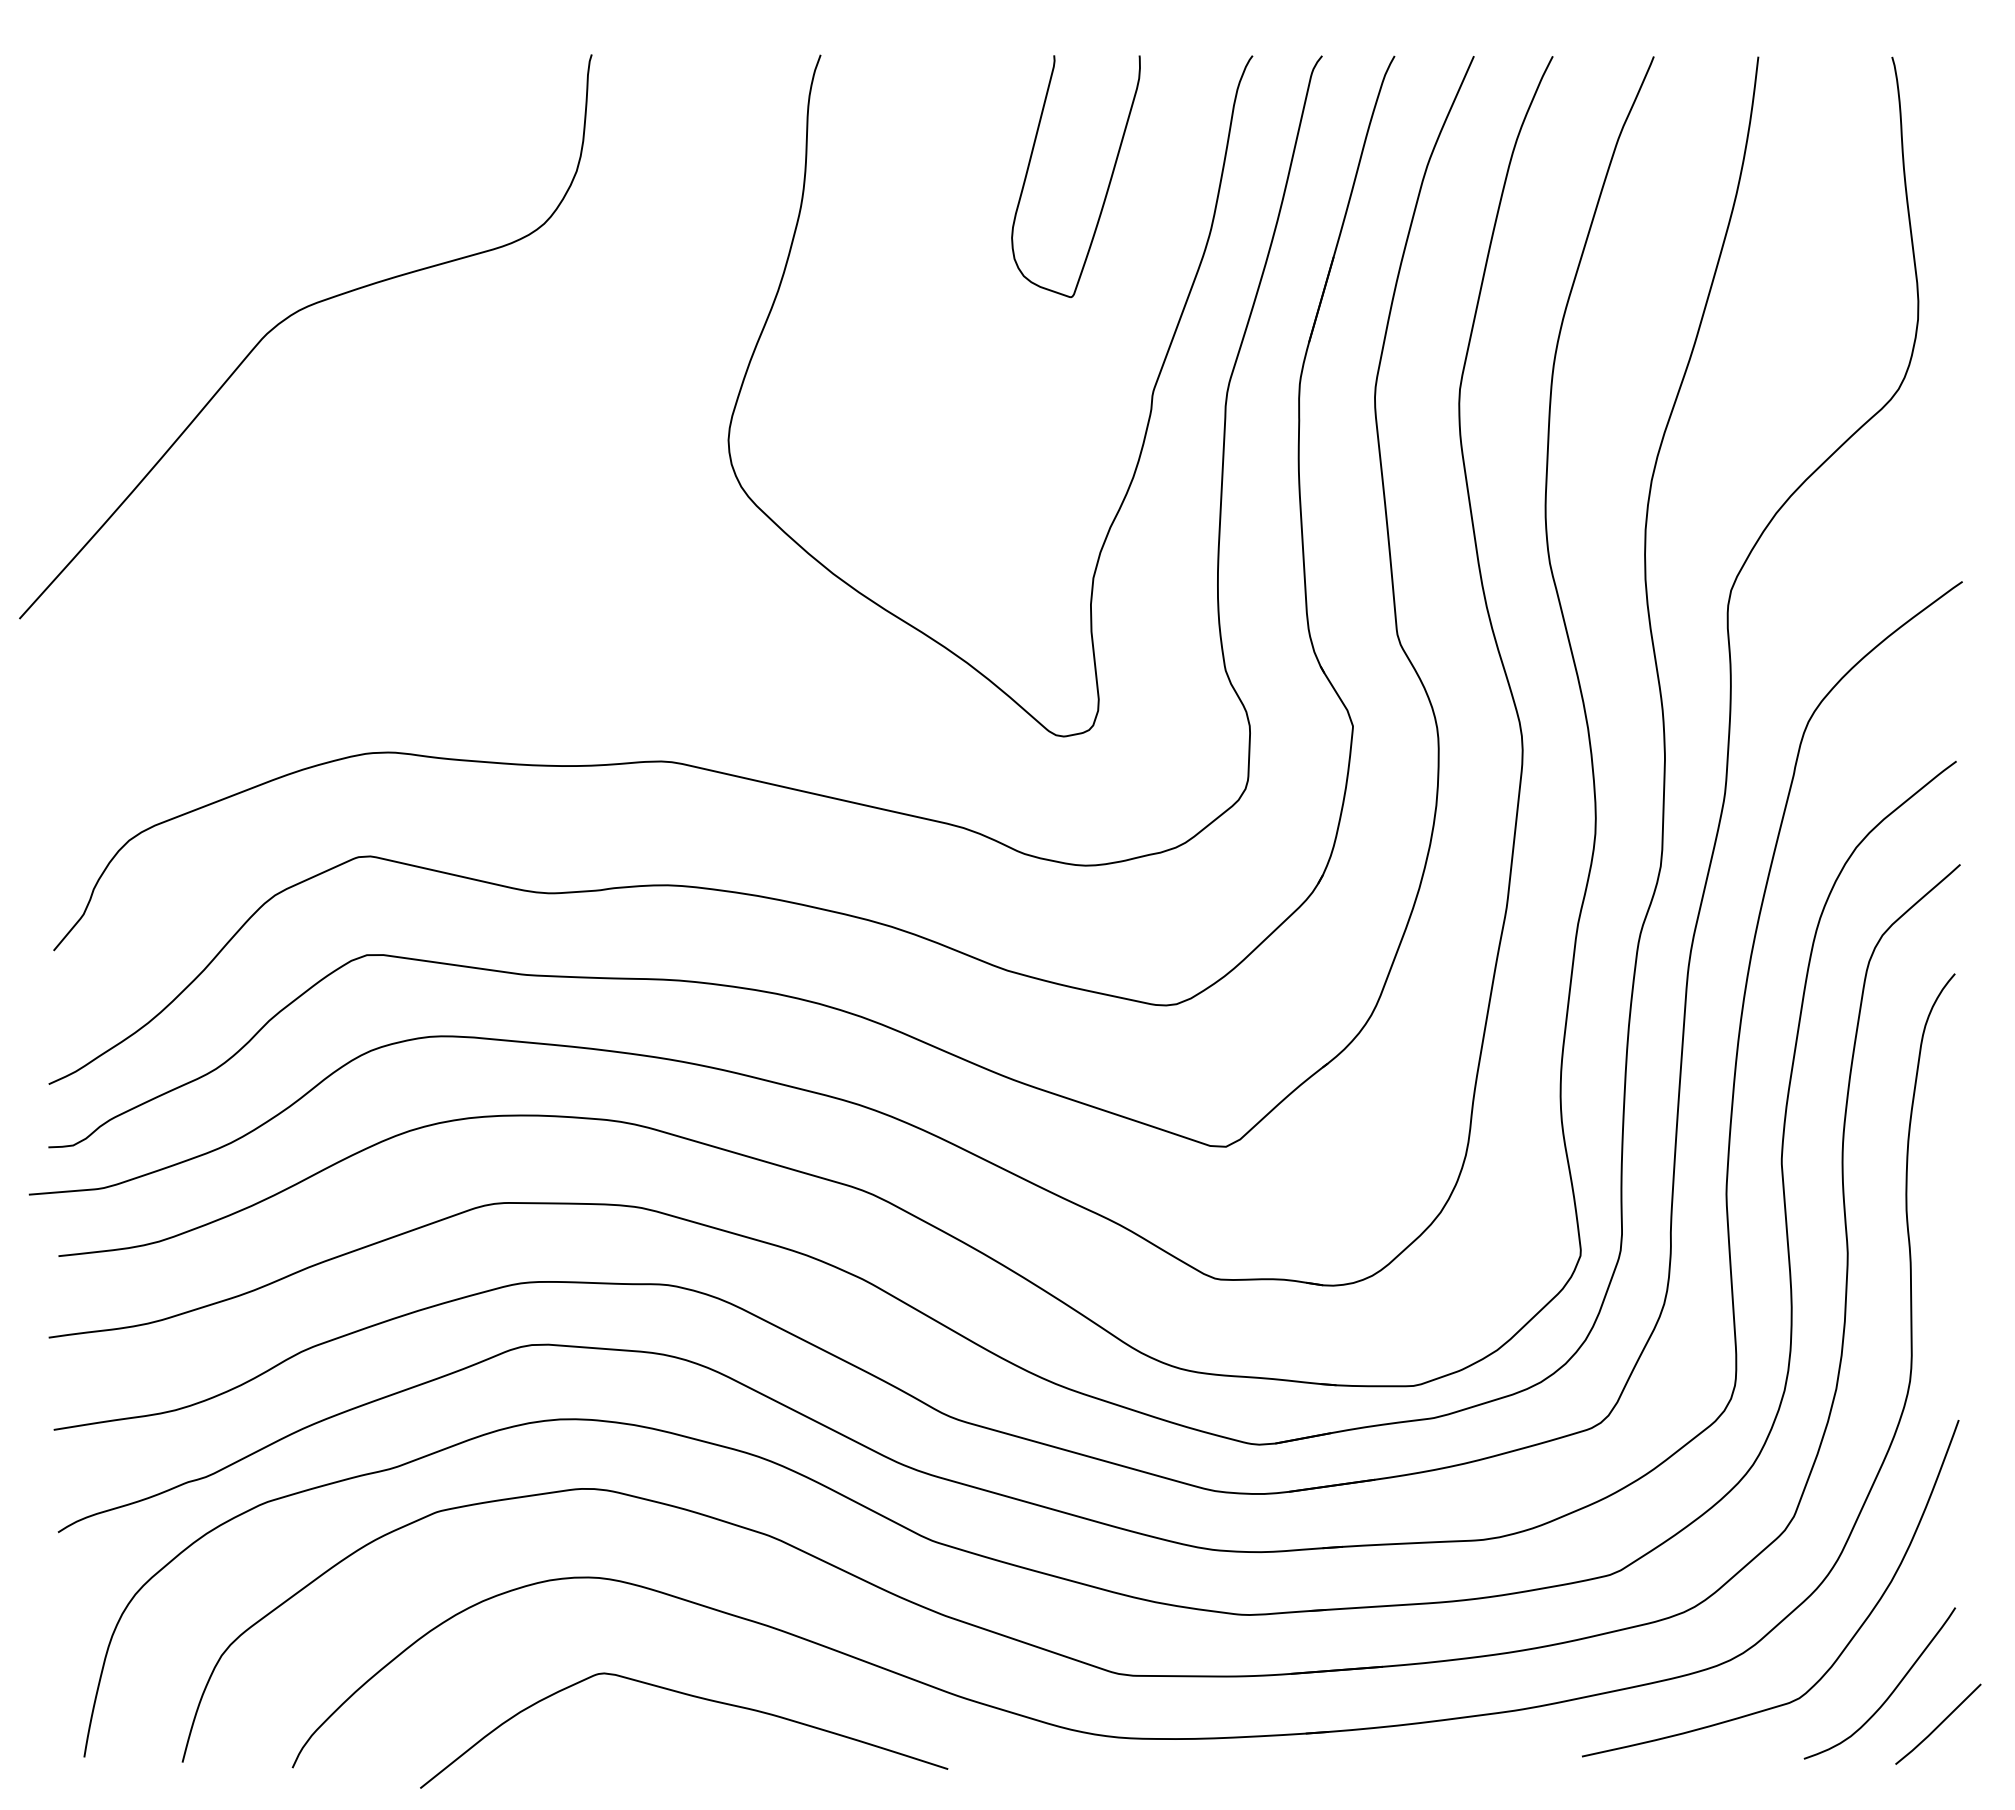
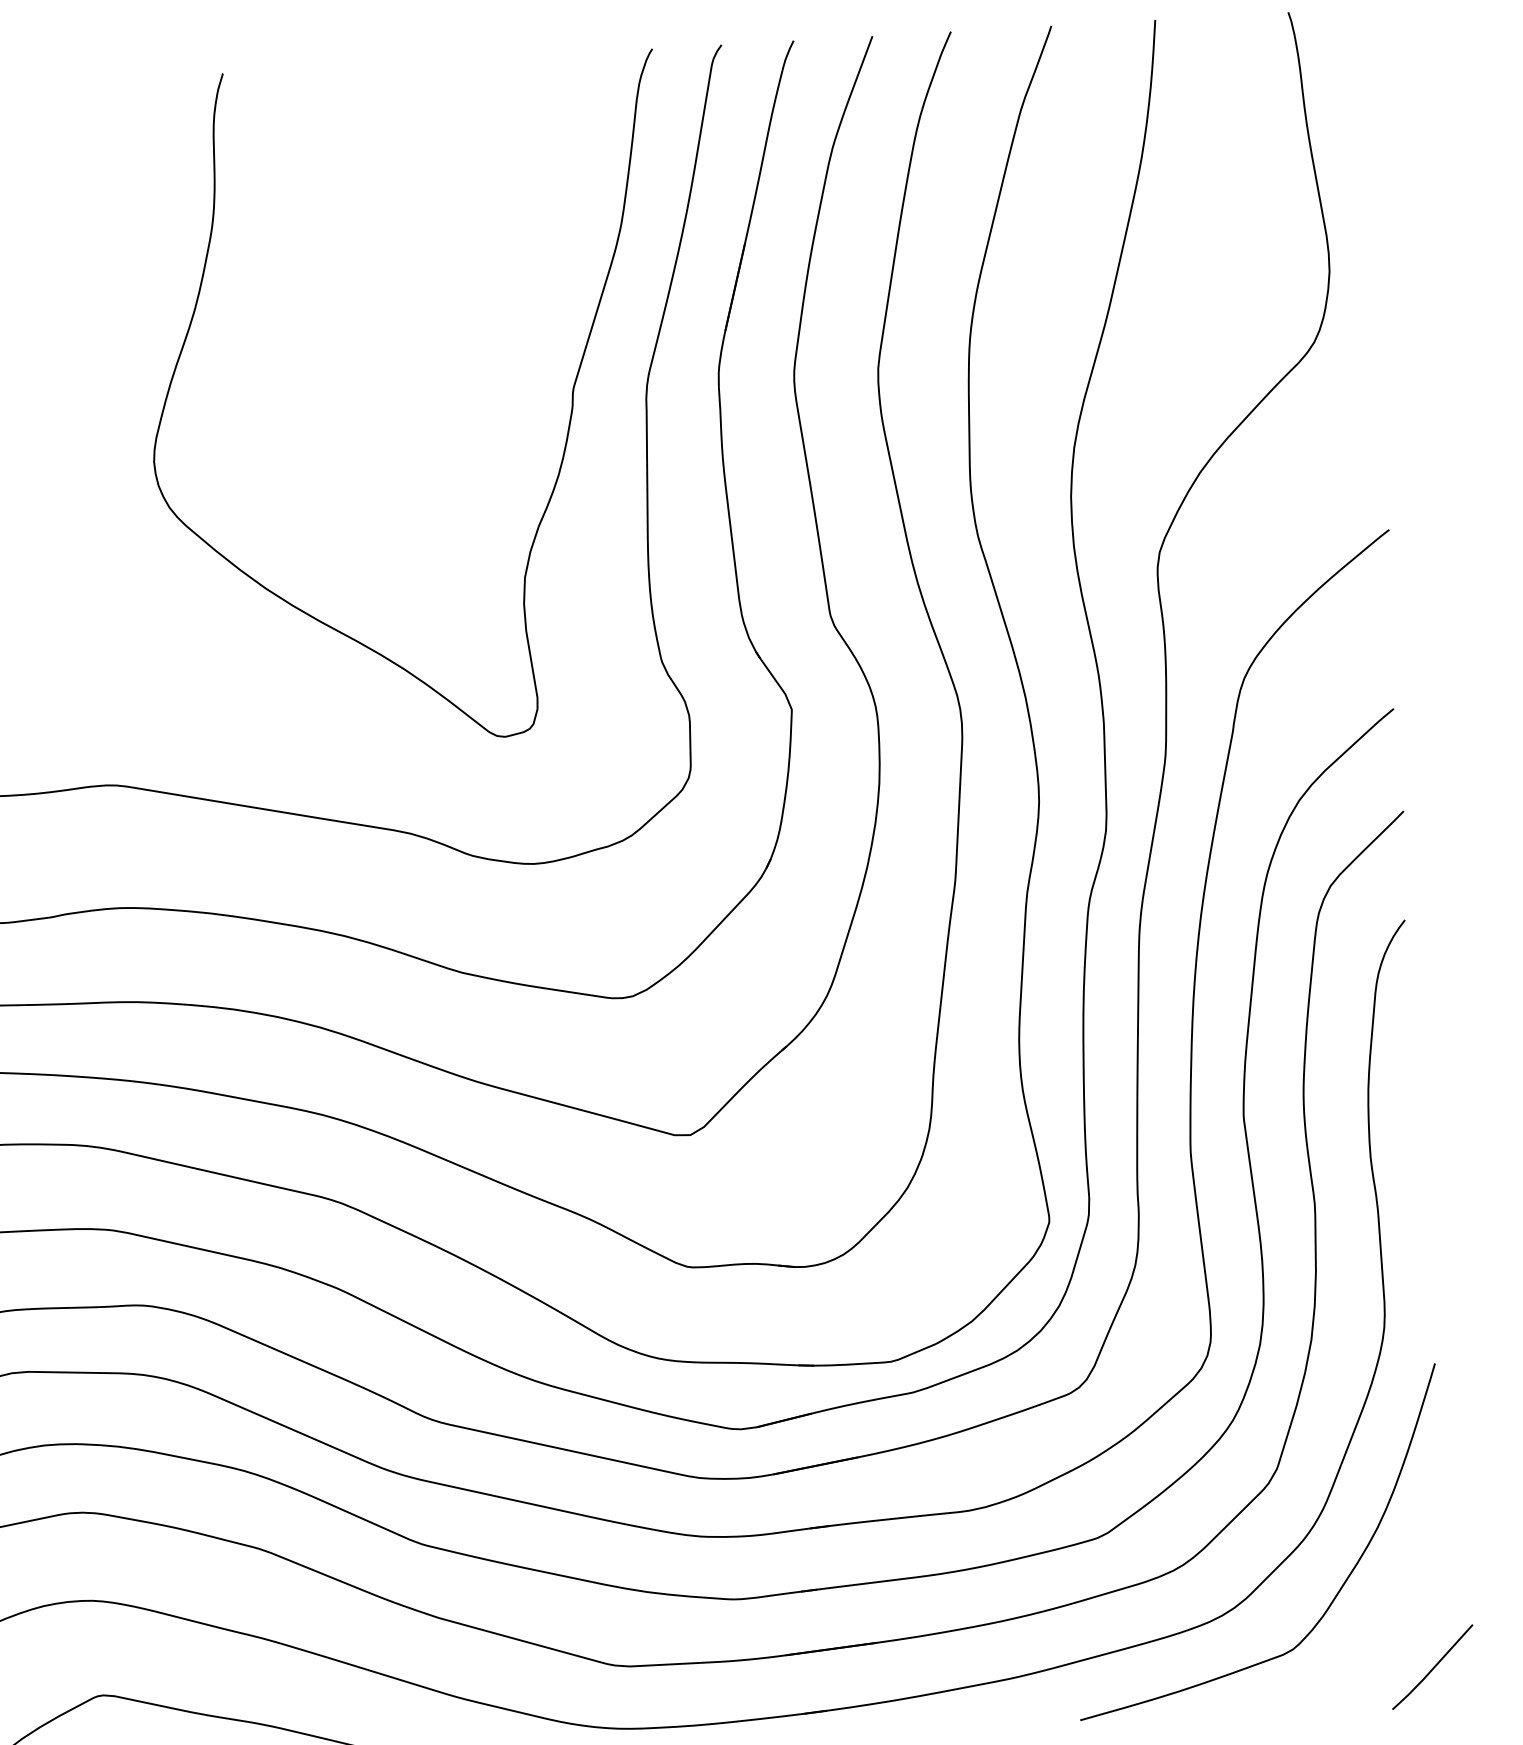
curve: (1108, 183) -> (516, 184), removed
curve: (1890, 1693) -> (1383, 1639), removed

